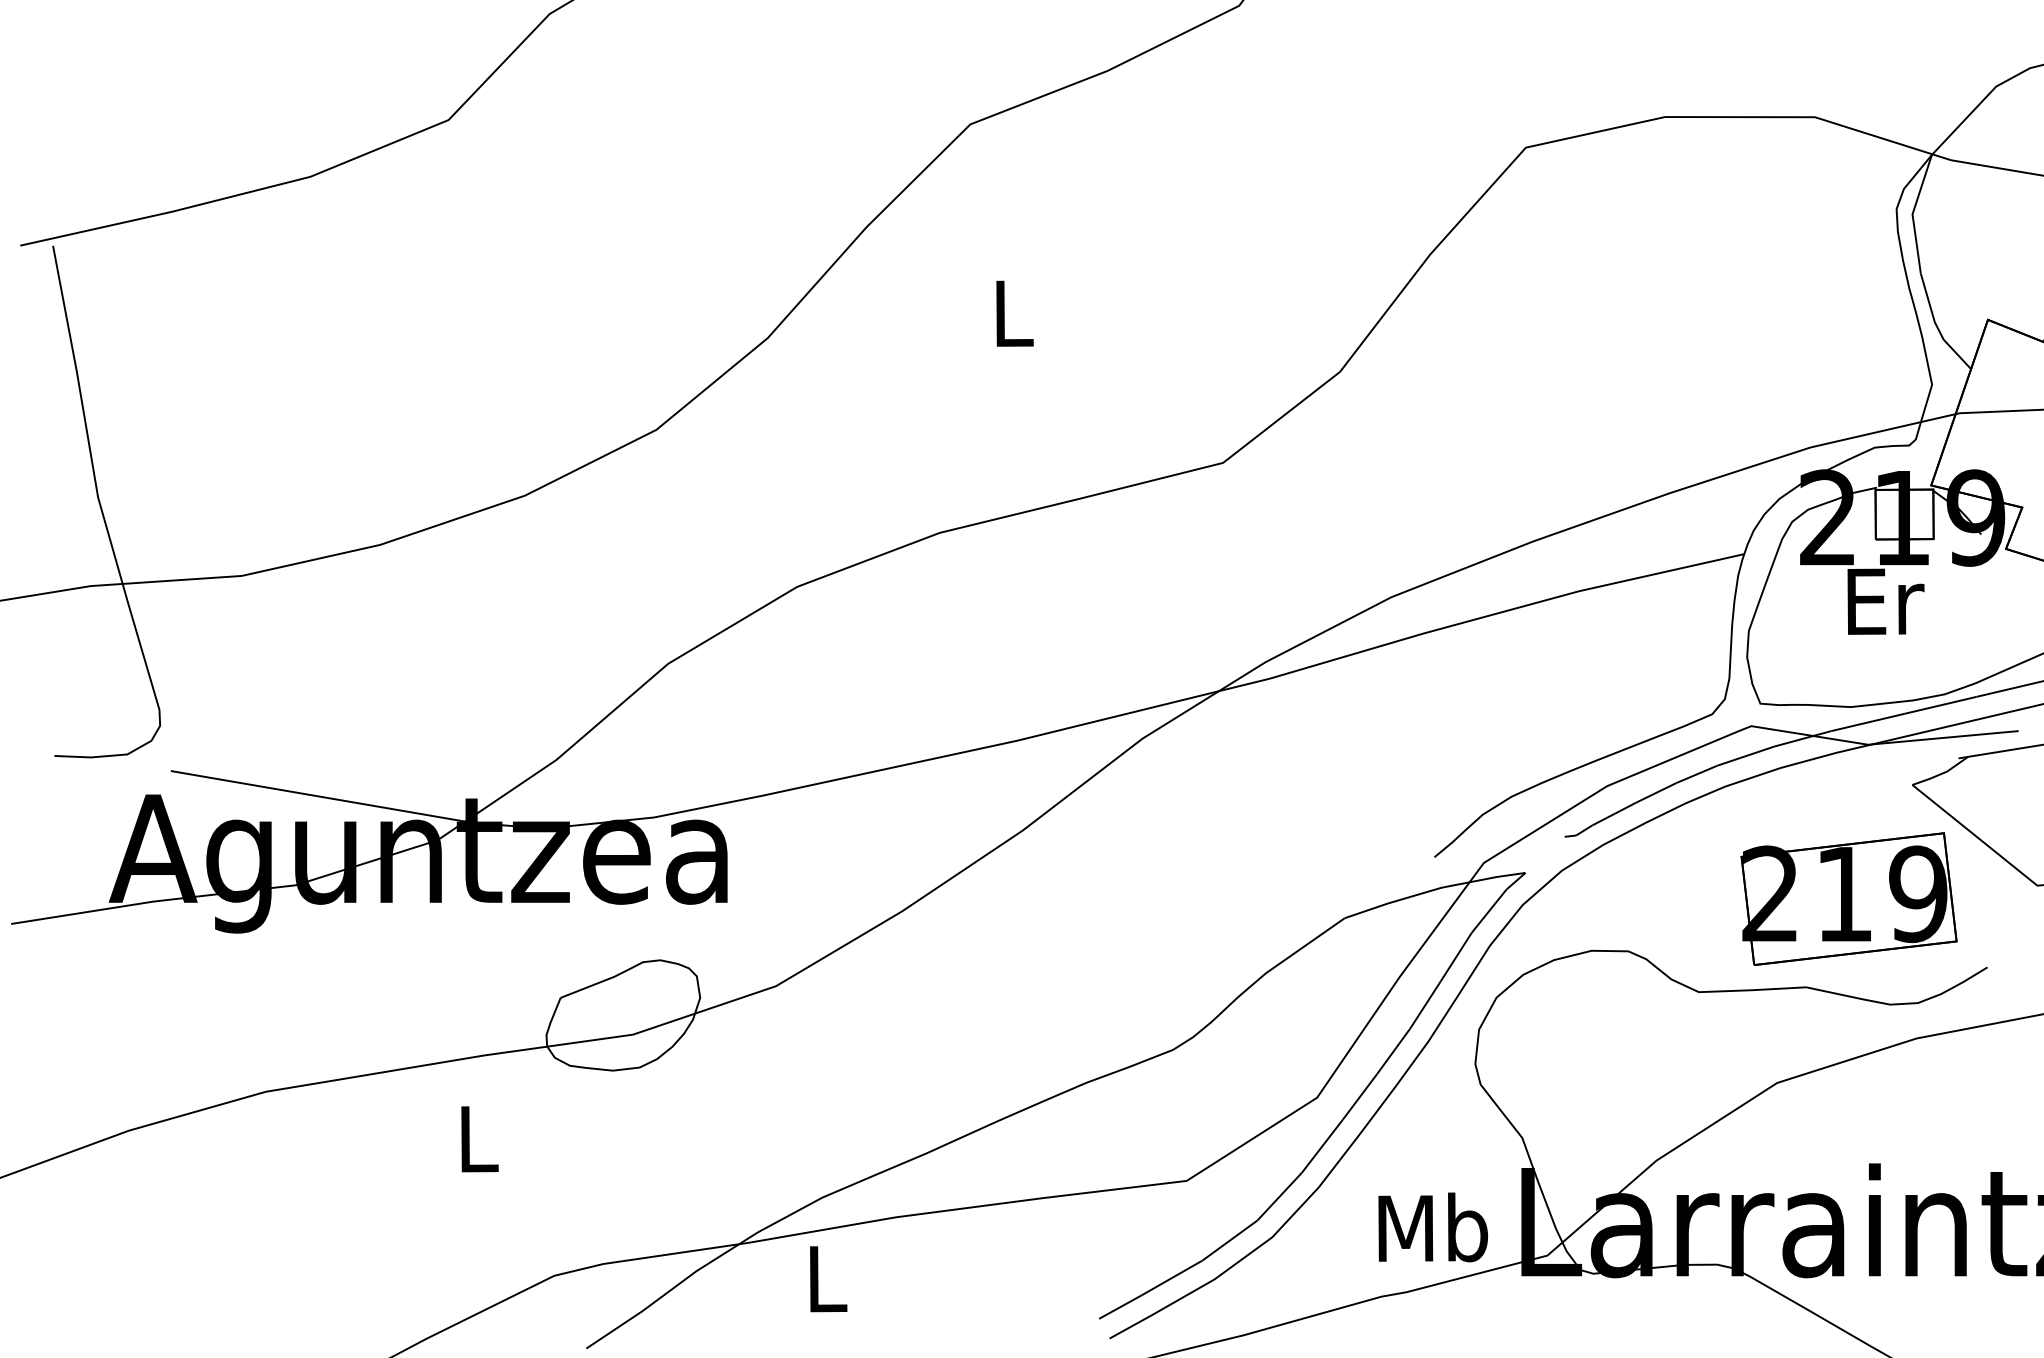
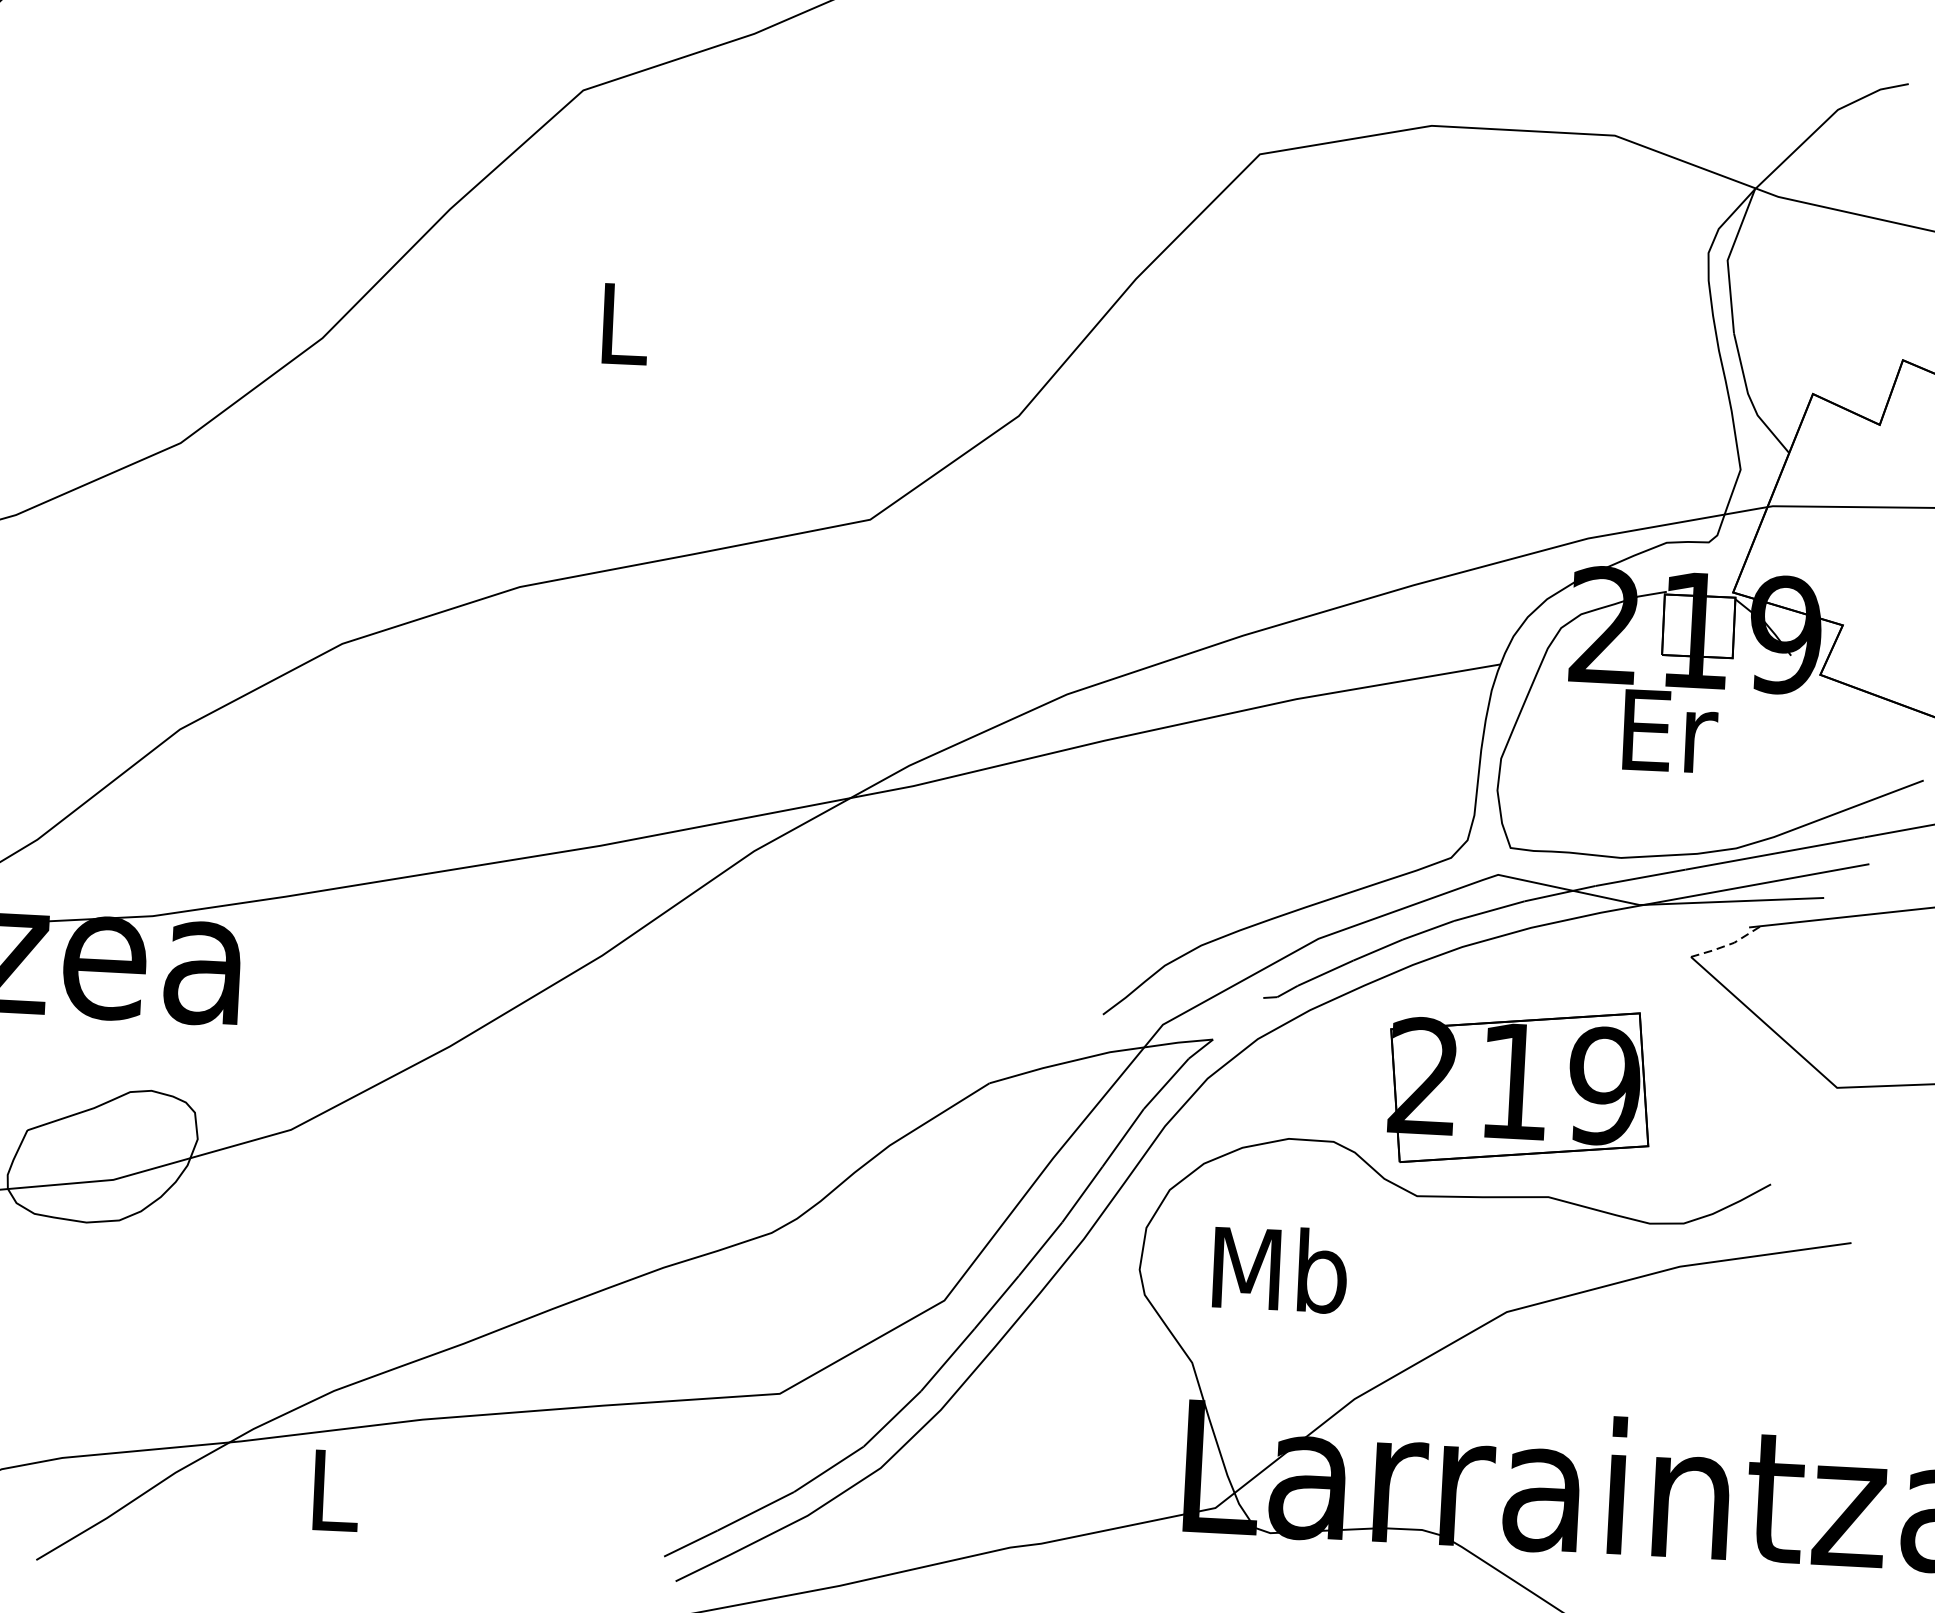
line: (1941, 773) -> (1727, 944), solid -> dashed
part: (1848, 898) -> (1519, 1086), moved
text: (1432, 1227) -> (1279, 1268), moved

